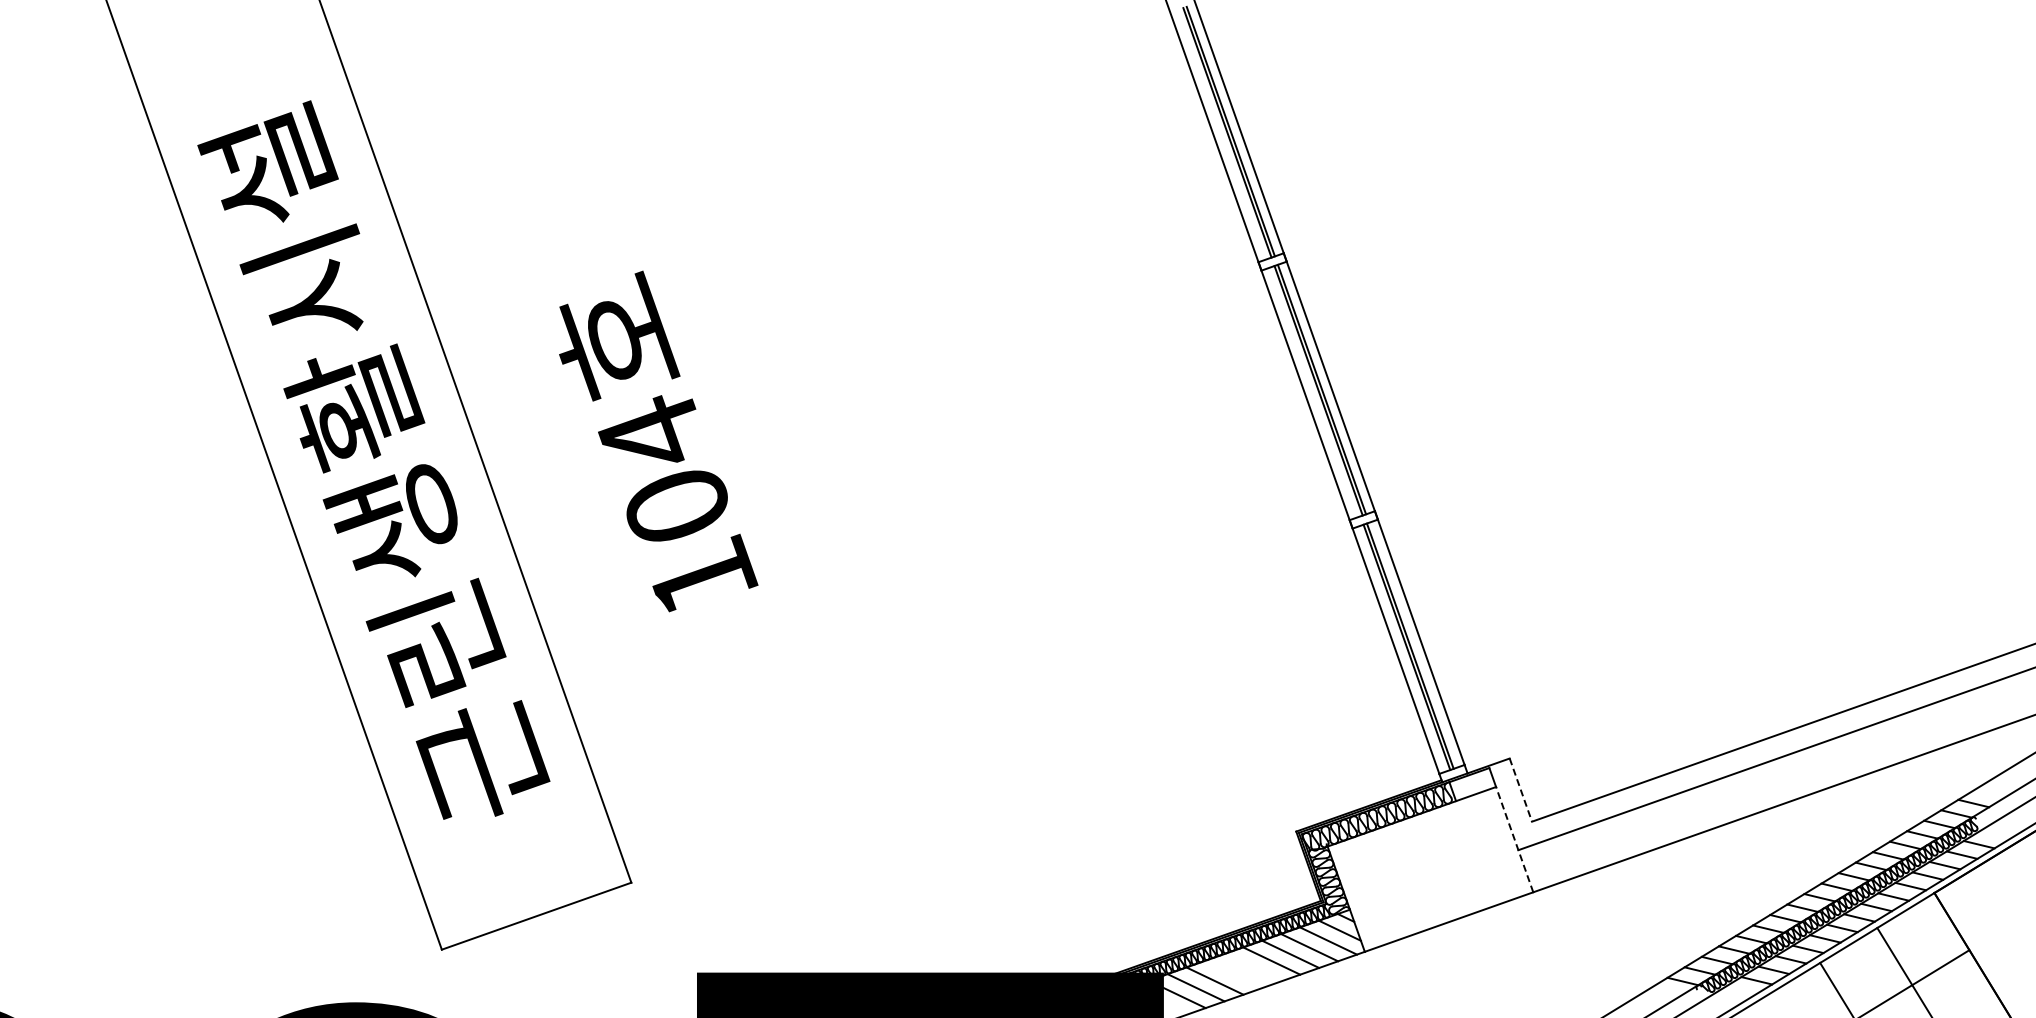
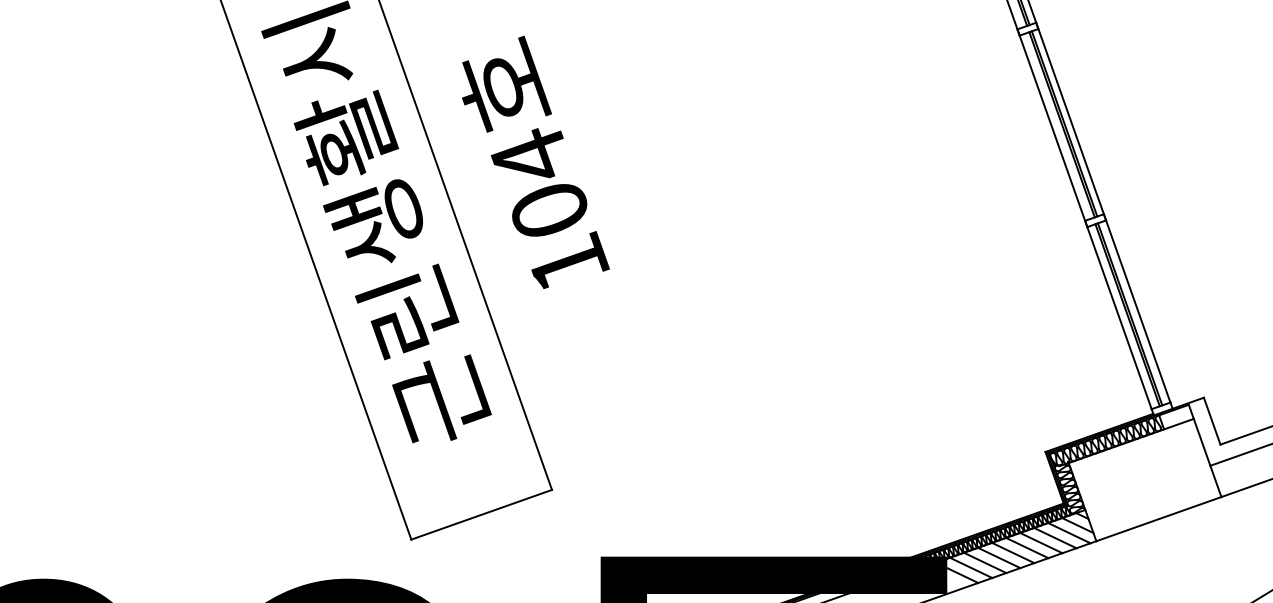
text: (658, 441) -> (535, 162), moved
line: (1520, 790) -> (1211, 421), dashed -> solid
line: (1514, 839) -> (1207, 457), dashed -> solid
line: (1252, 967) -> (1013, 552), added
line: (1233, 974) -> (998, 558), added

